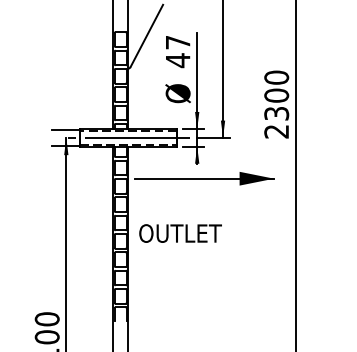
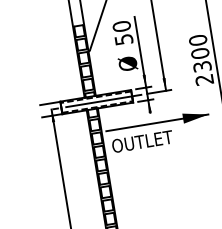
text: (177, 51) -> (122, 33), 47 -> 50
text: (180, 233) -> (142, 141), moved

